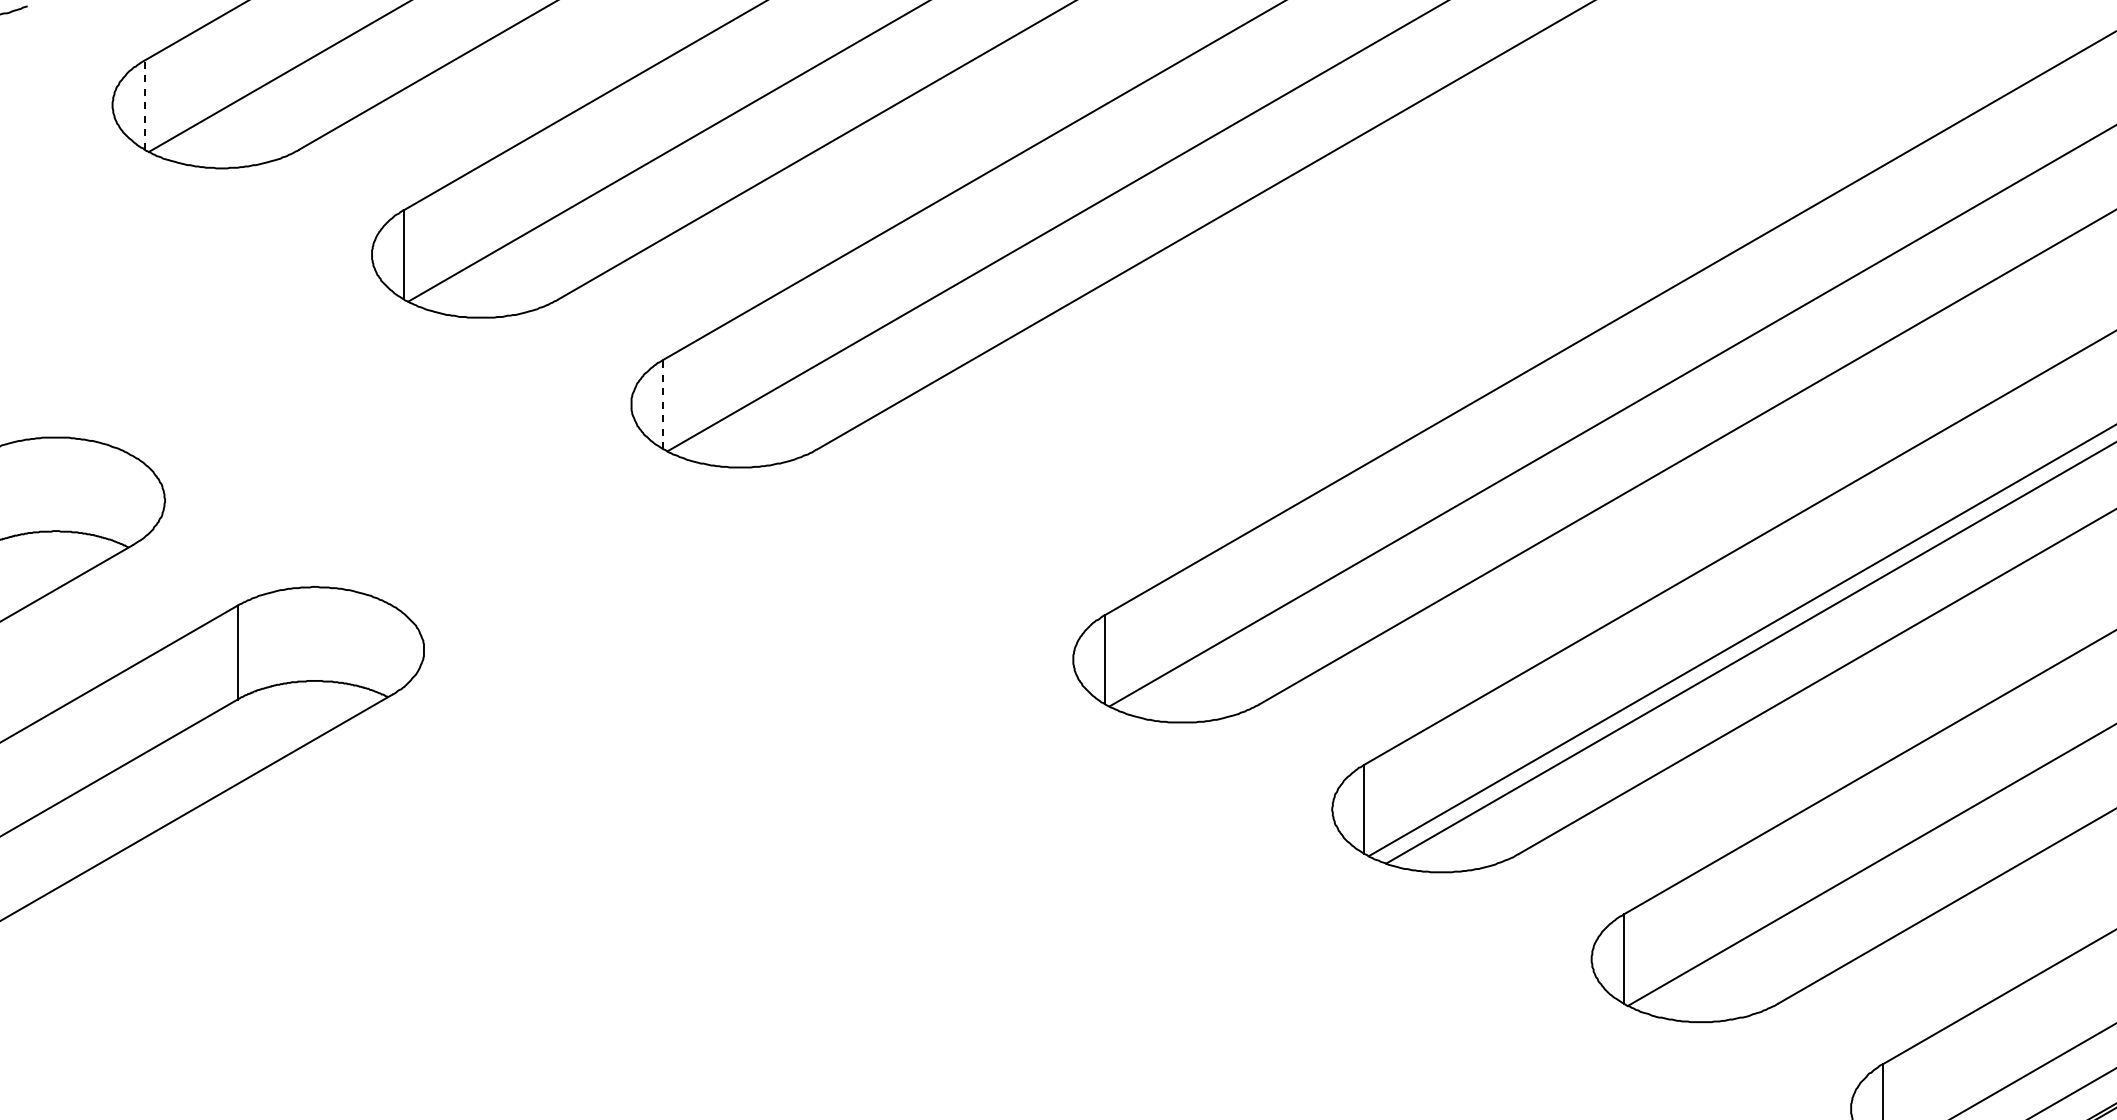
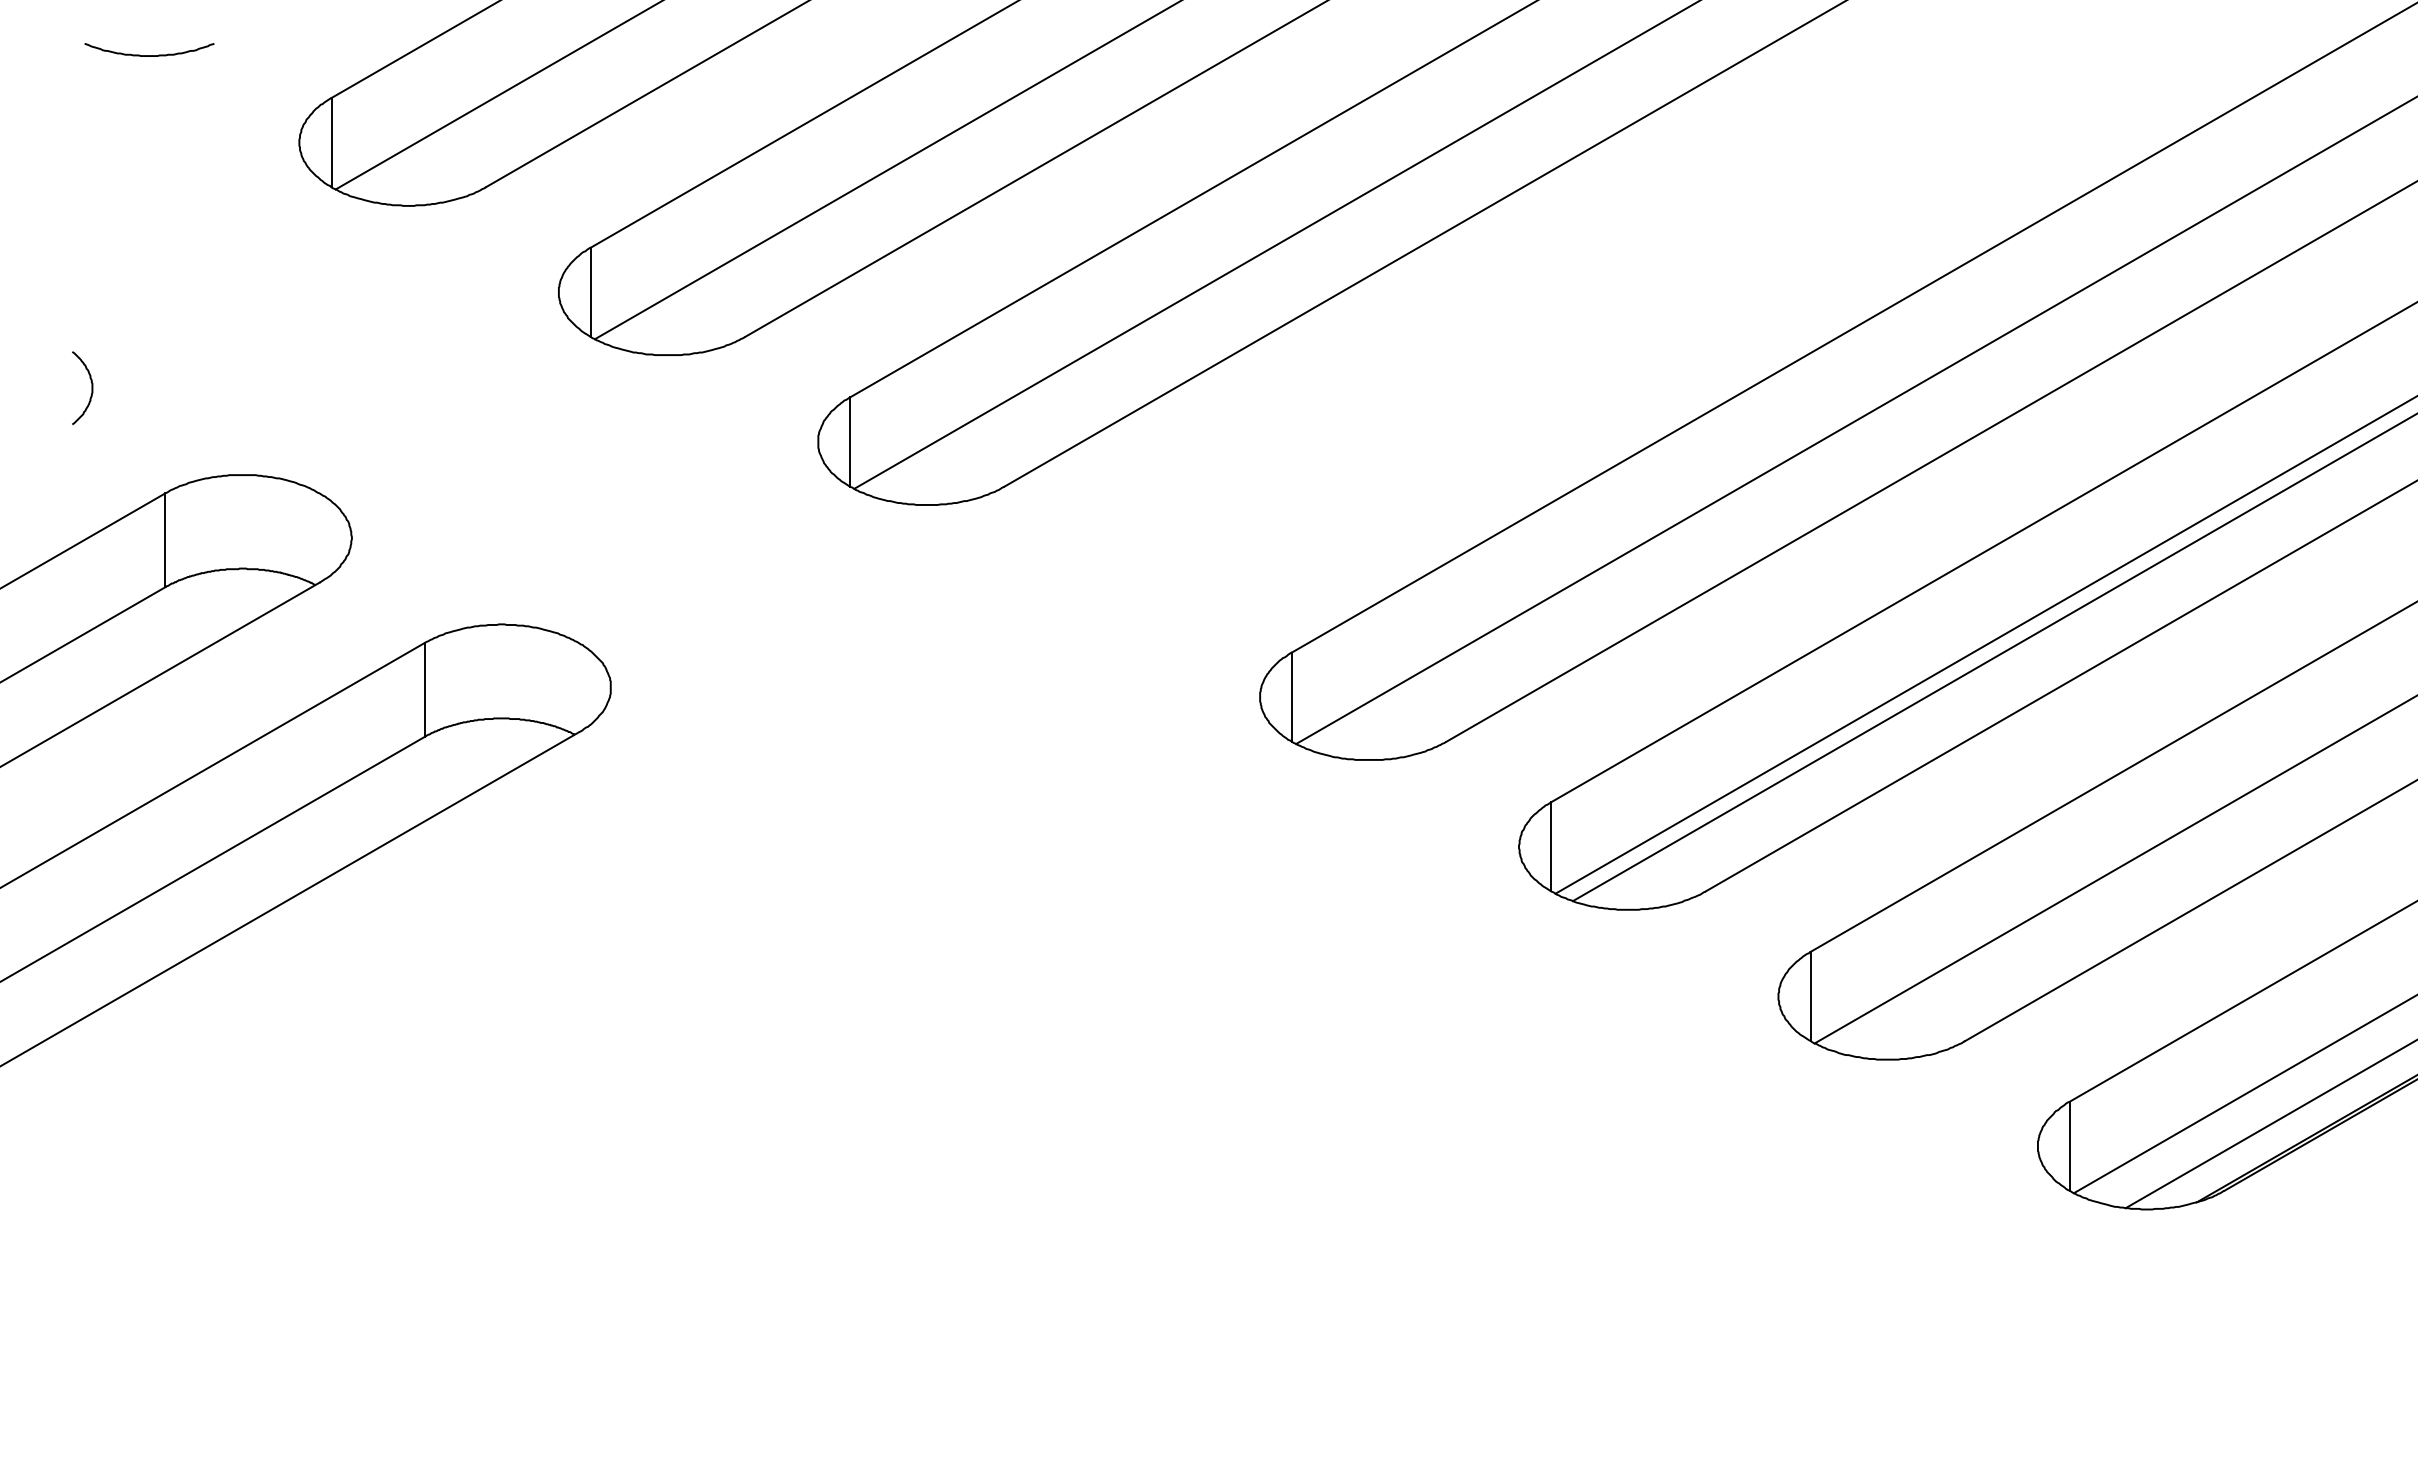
line: (144, 105) -> (331, 142), dashed -> solid
line: (663, 405) -> (850, 442), dashed -> solid

